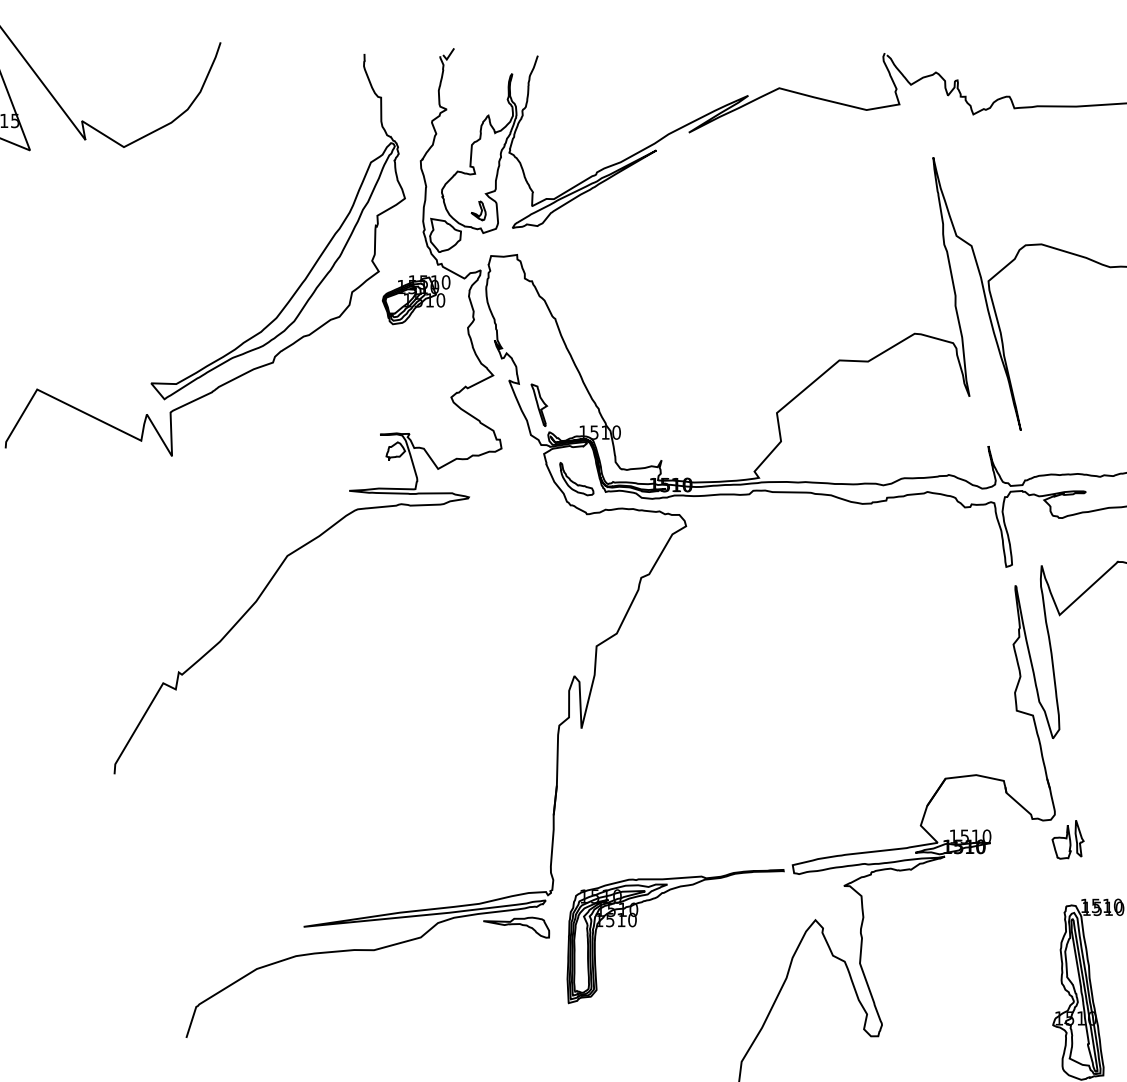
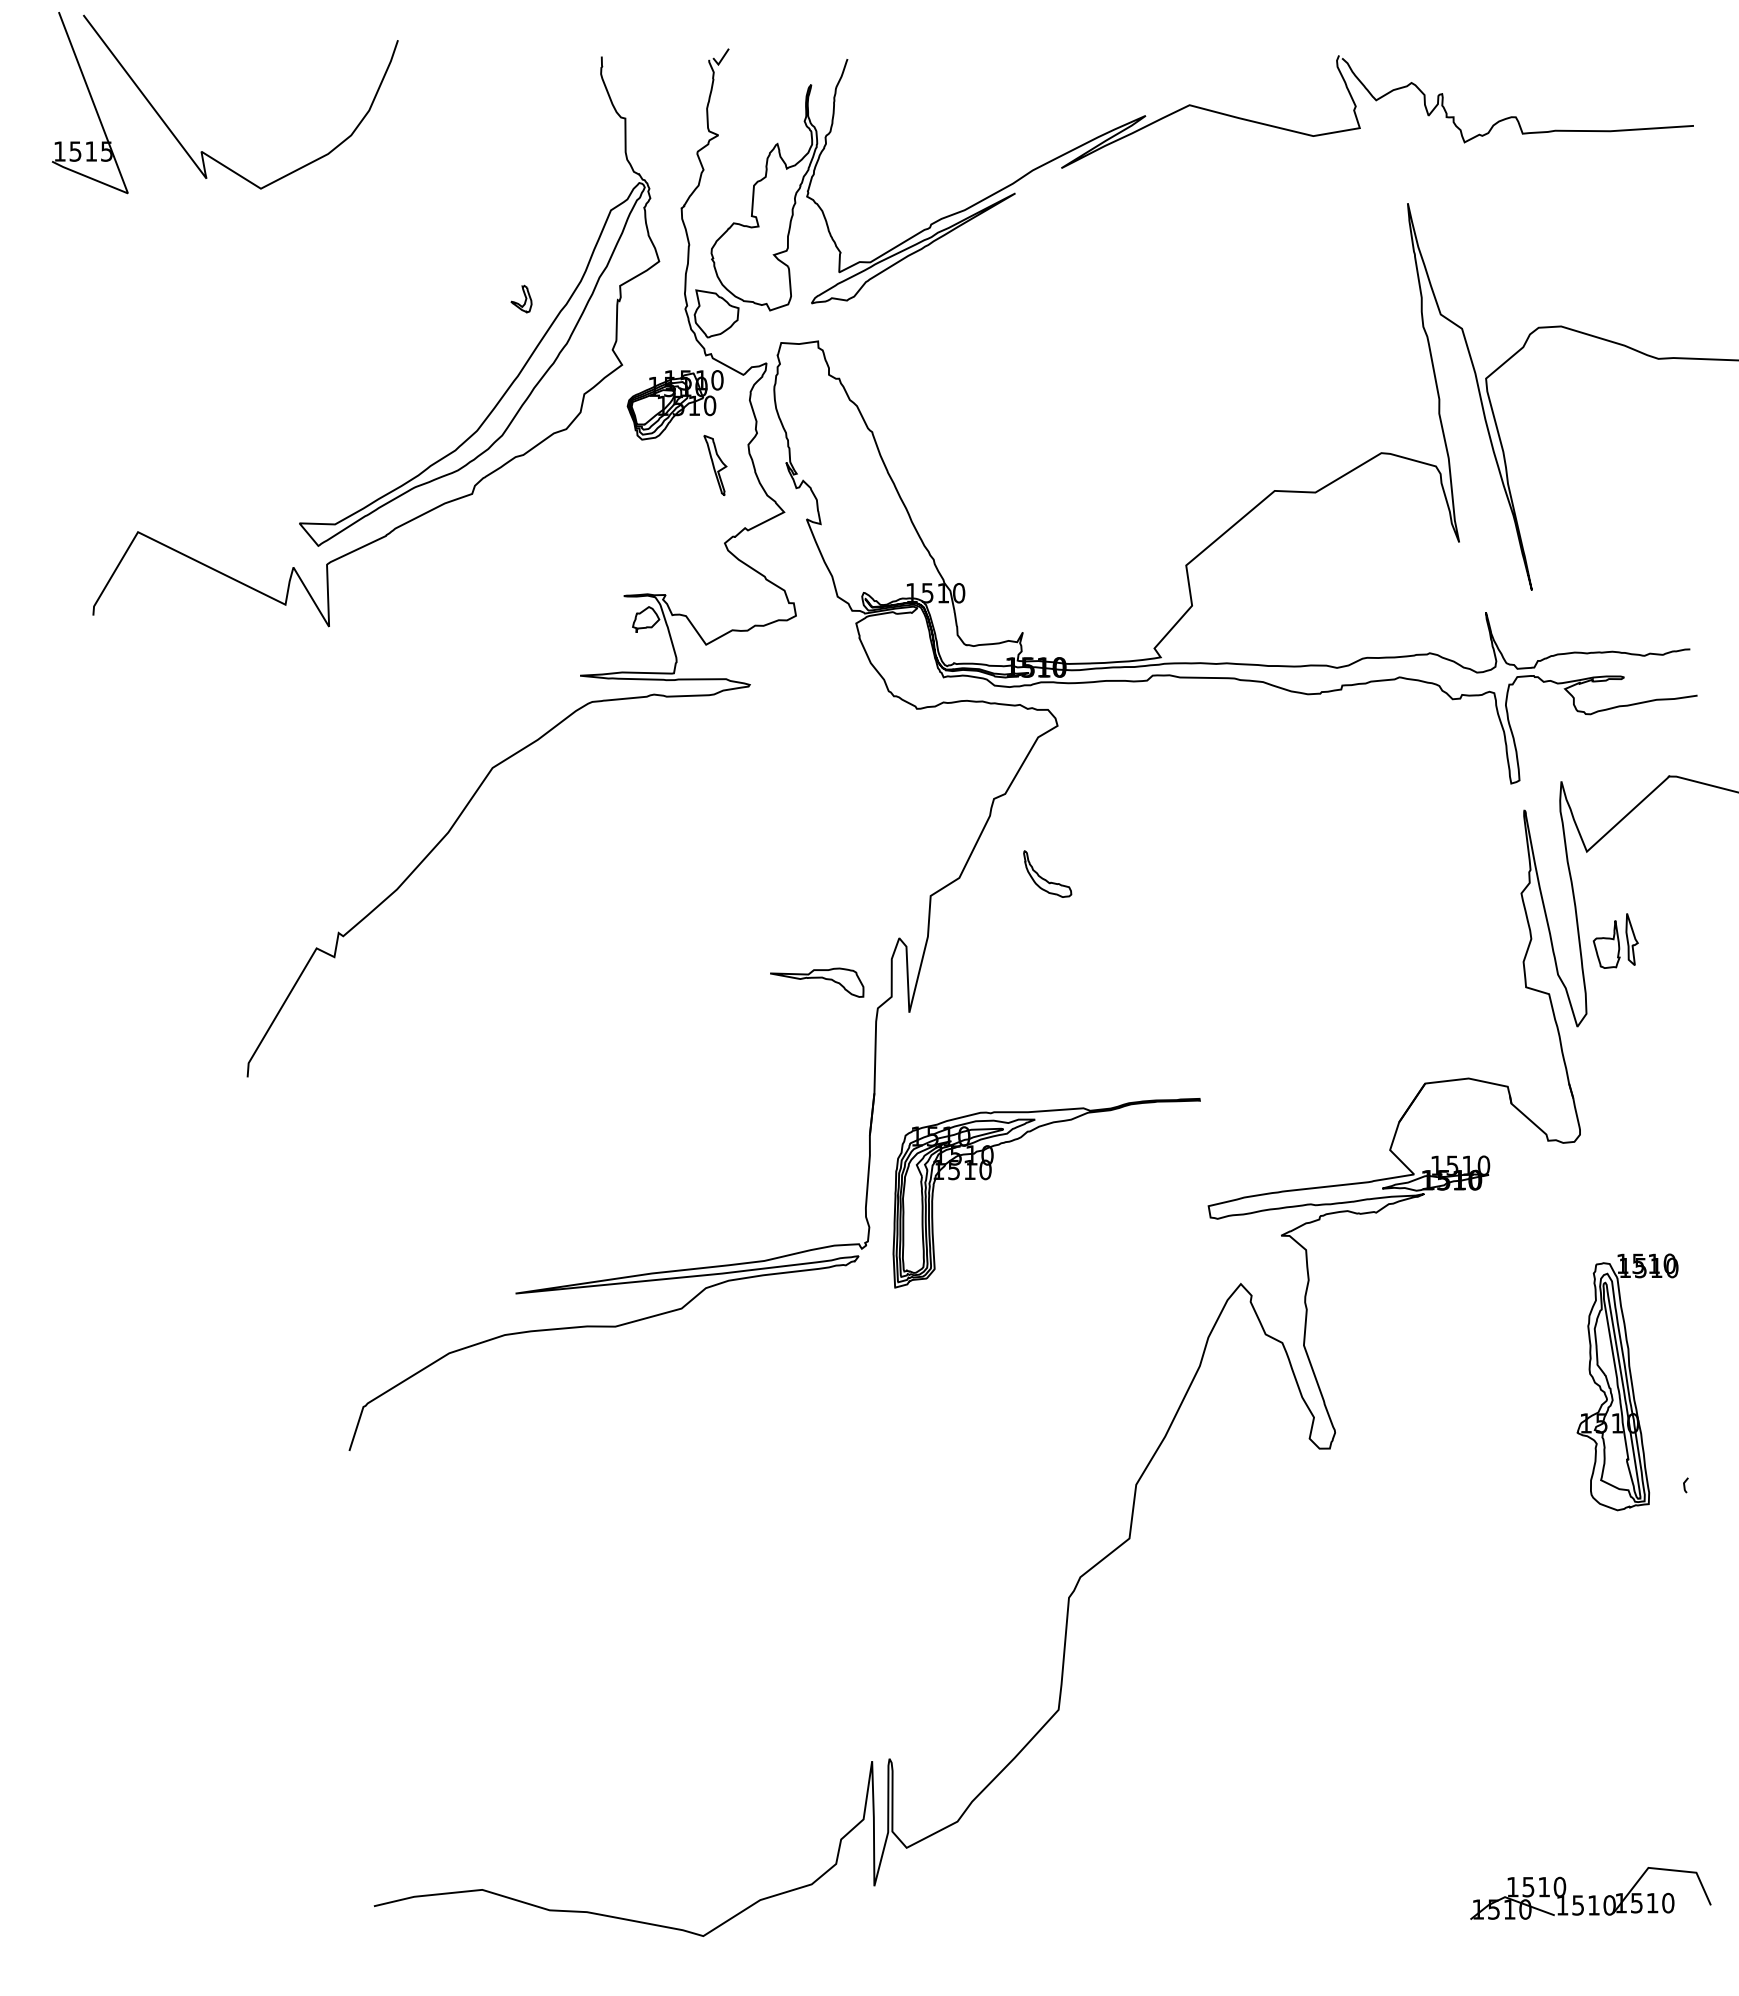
part: (478, 210) -> (521, 298), moved
part: (539, 405) -> (715, 465), moved
part: (576, 478) -> (1047, 873), moved
part: (1067, 839) -> (1615, 940), moved
part: (636, 923) -> (991, 1174), moved
part: (516, 927) -> (817, 982), moved

